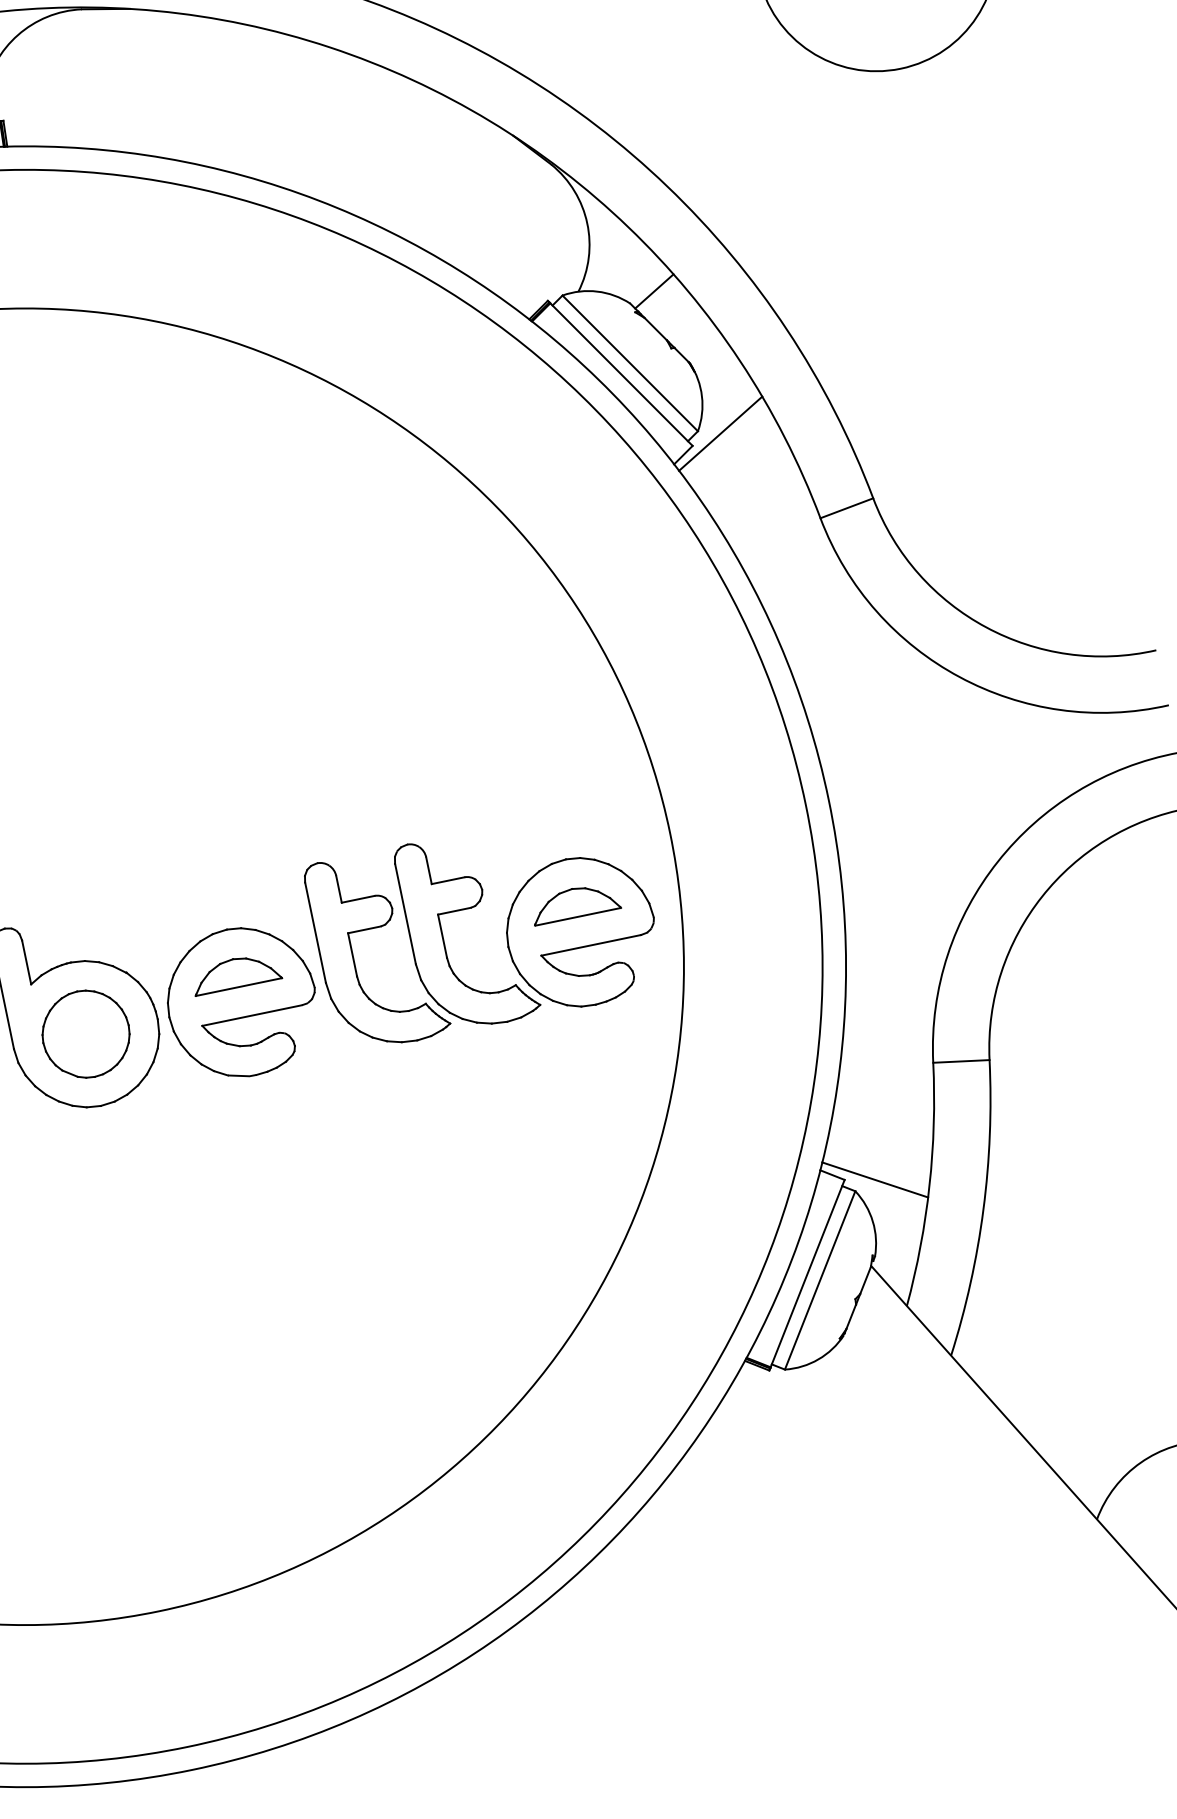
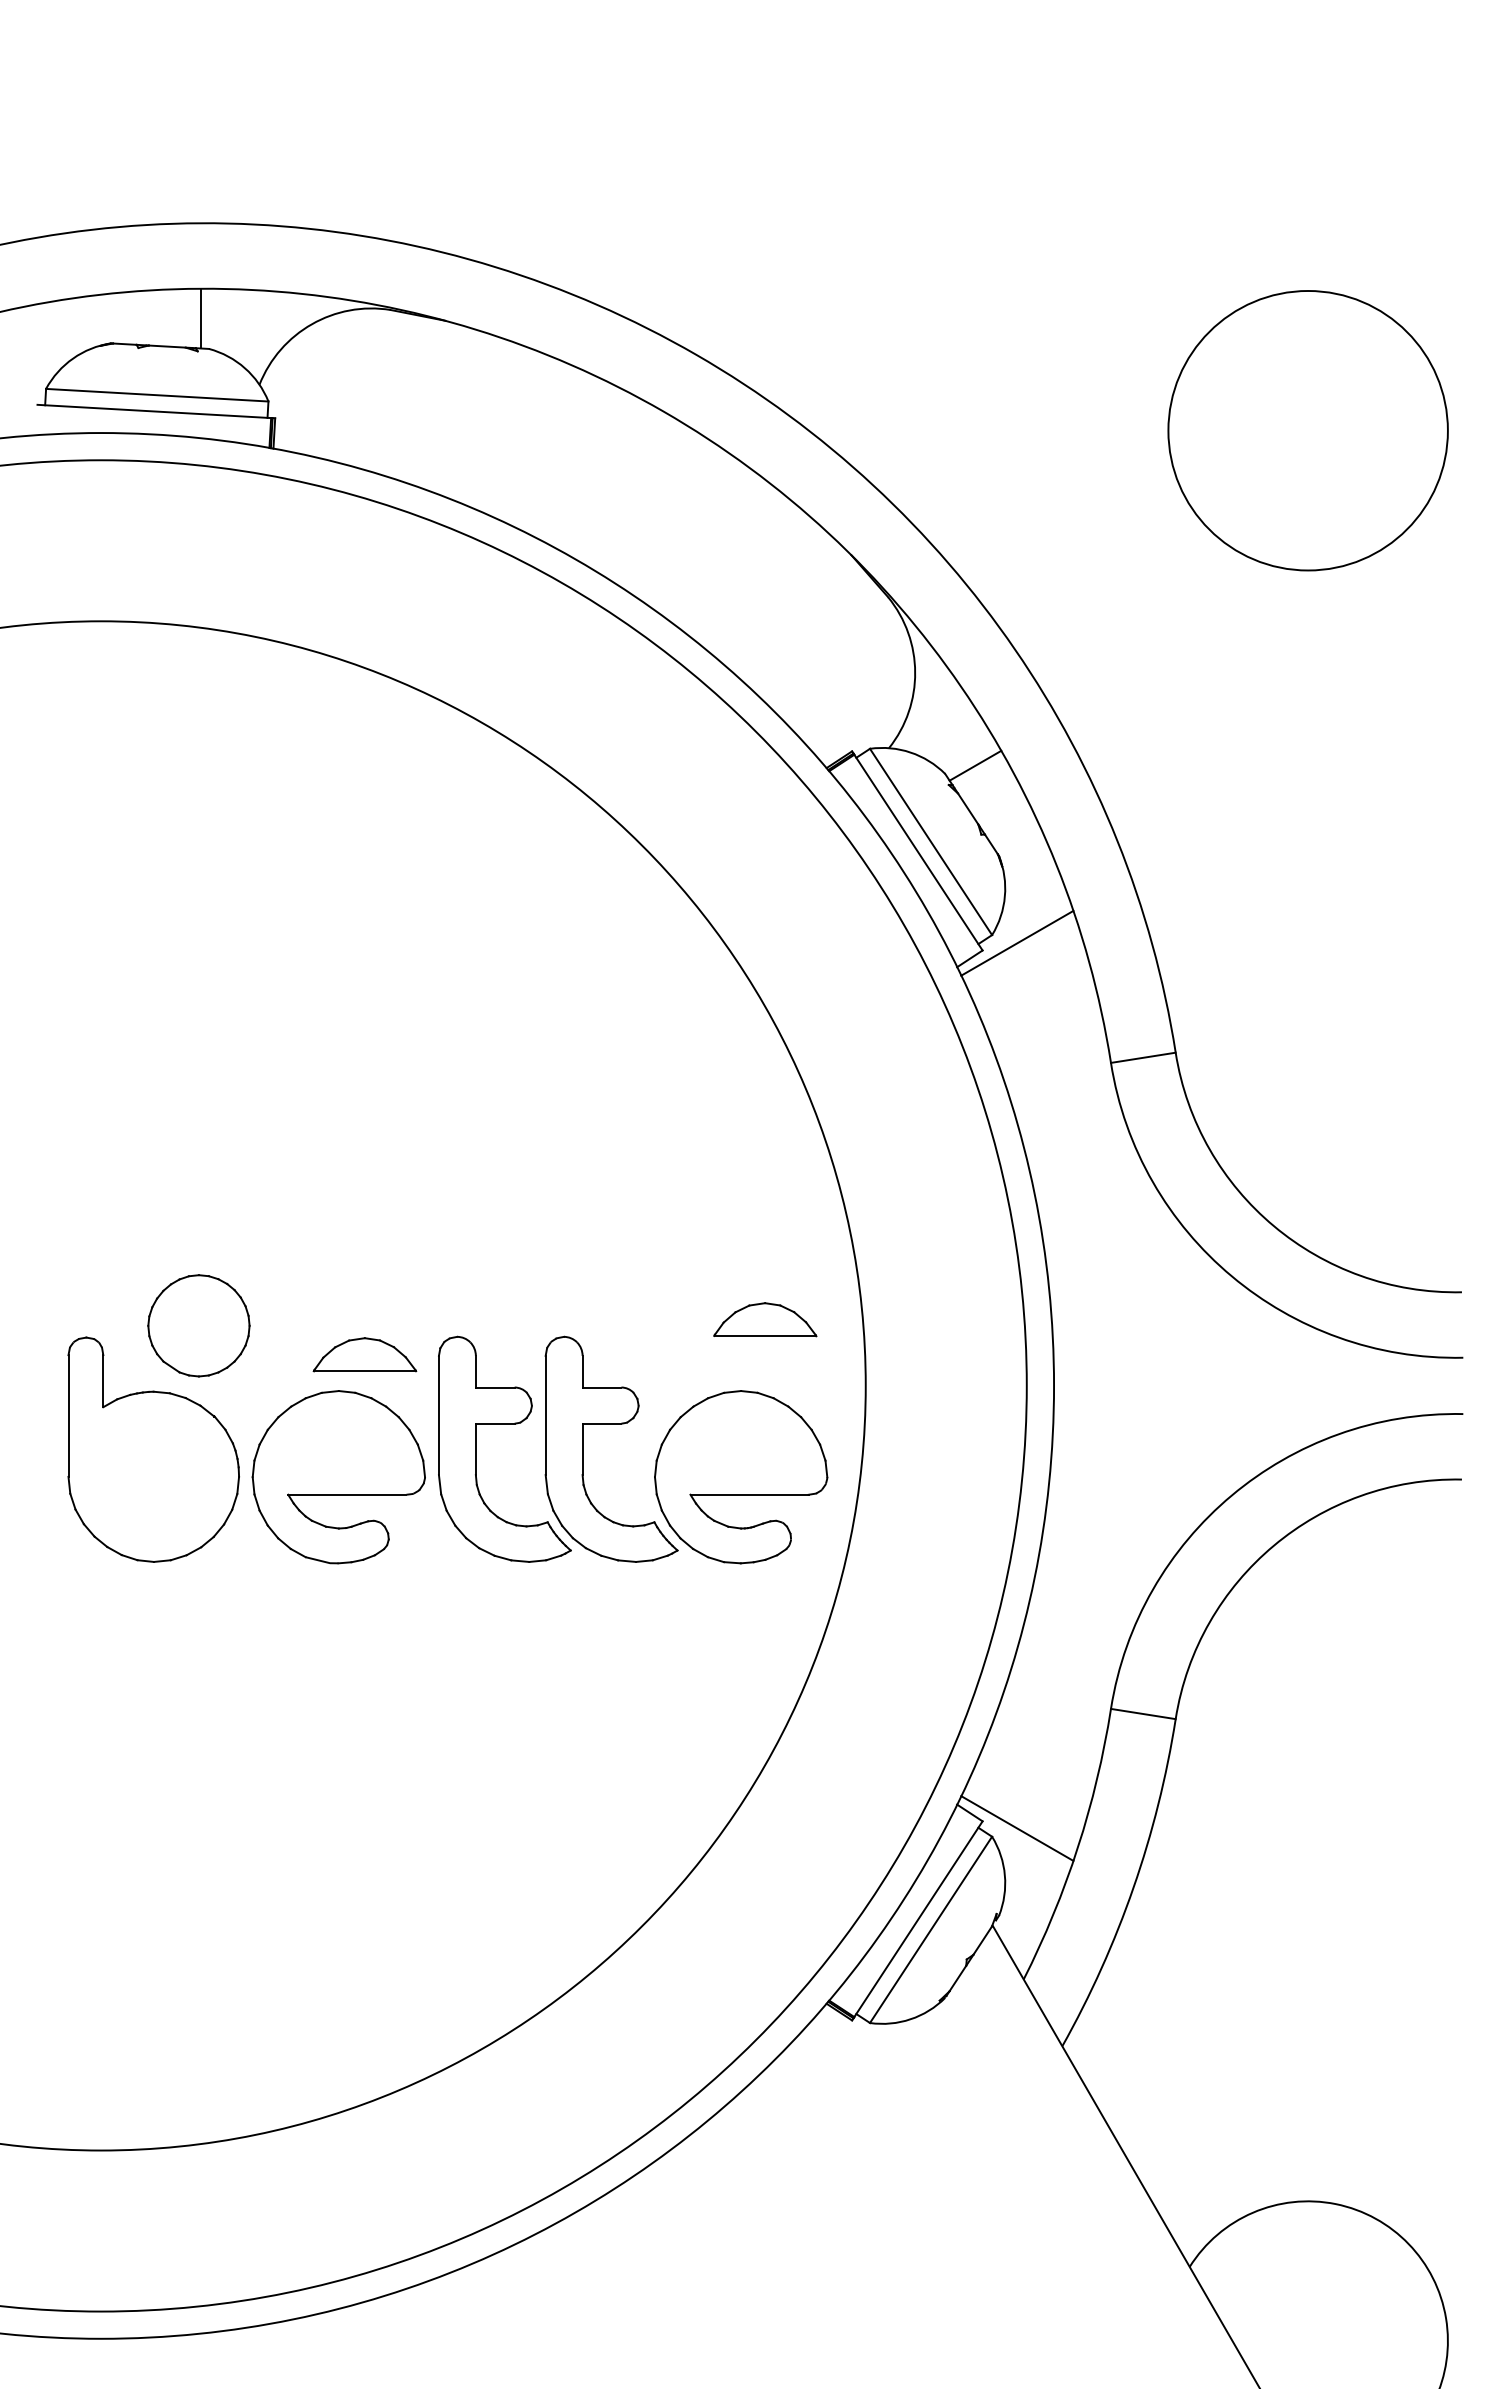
part: (575, 902) -> (765, 1319), moved
part: (235, 973) -> (364, 1354), moved
part: (85, 1034) -> (198, 1325), moved

